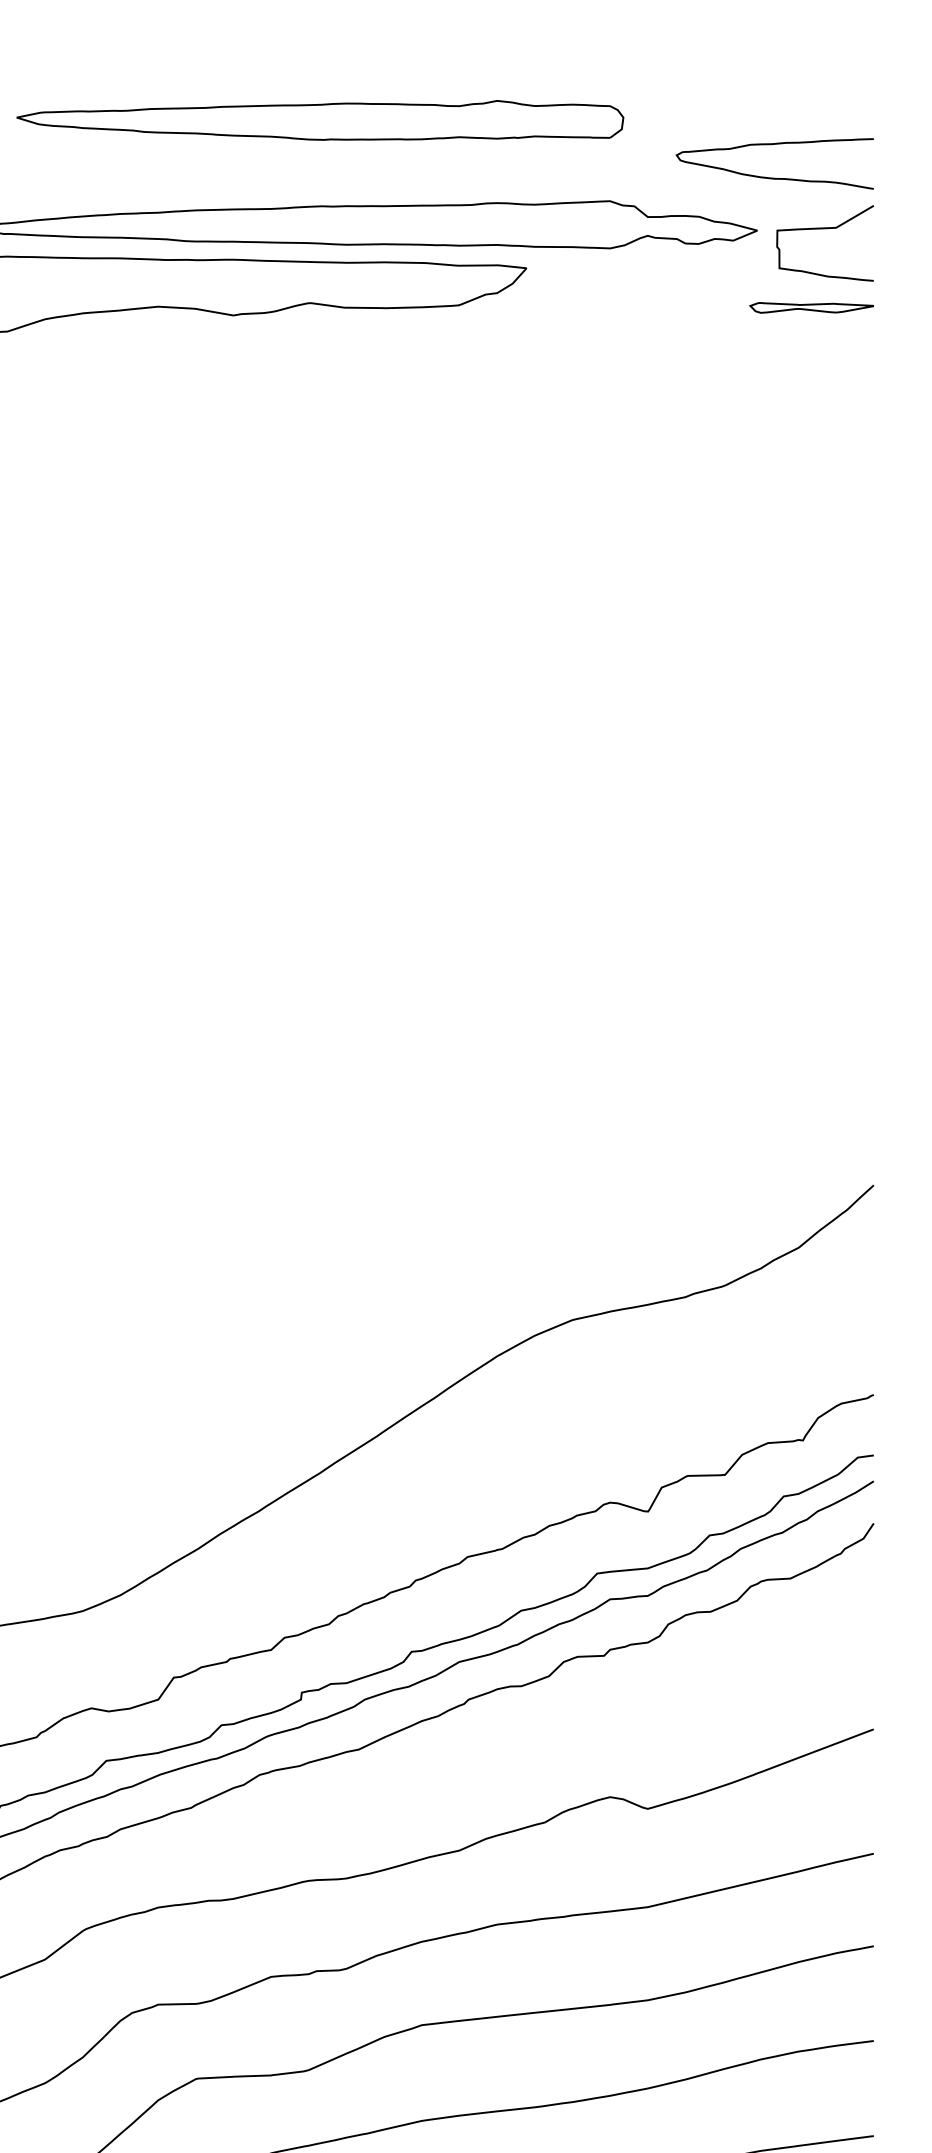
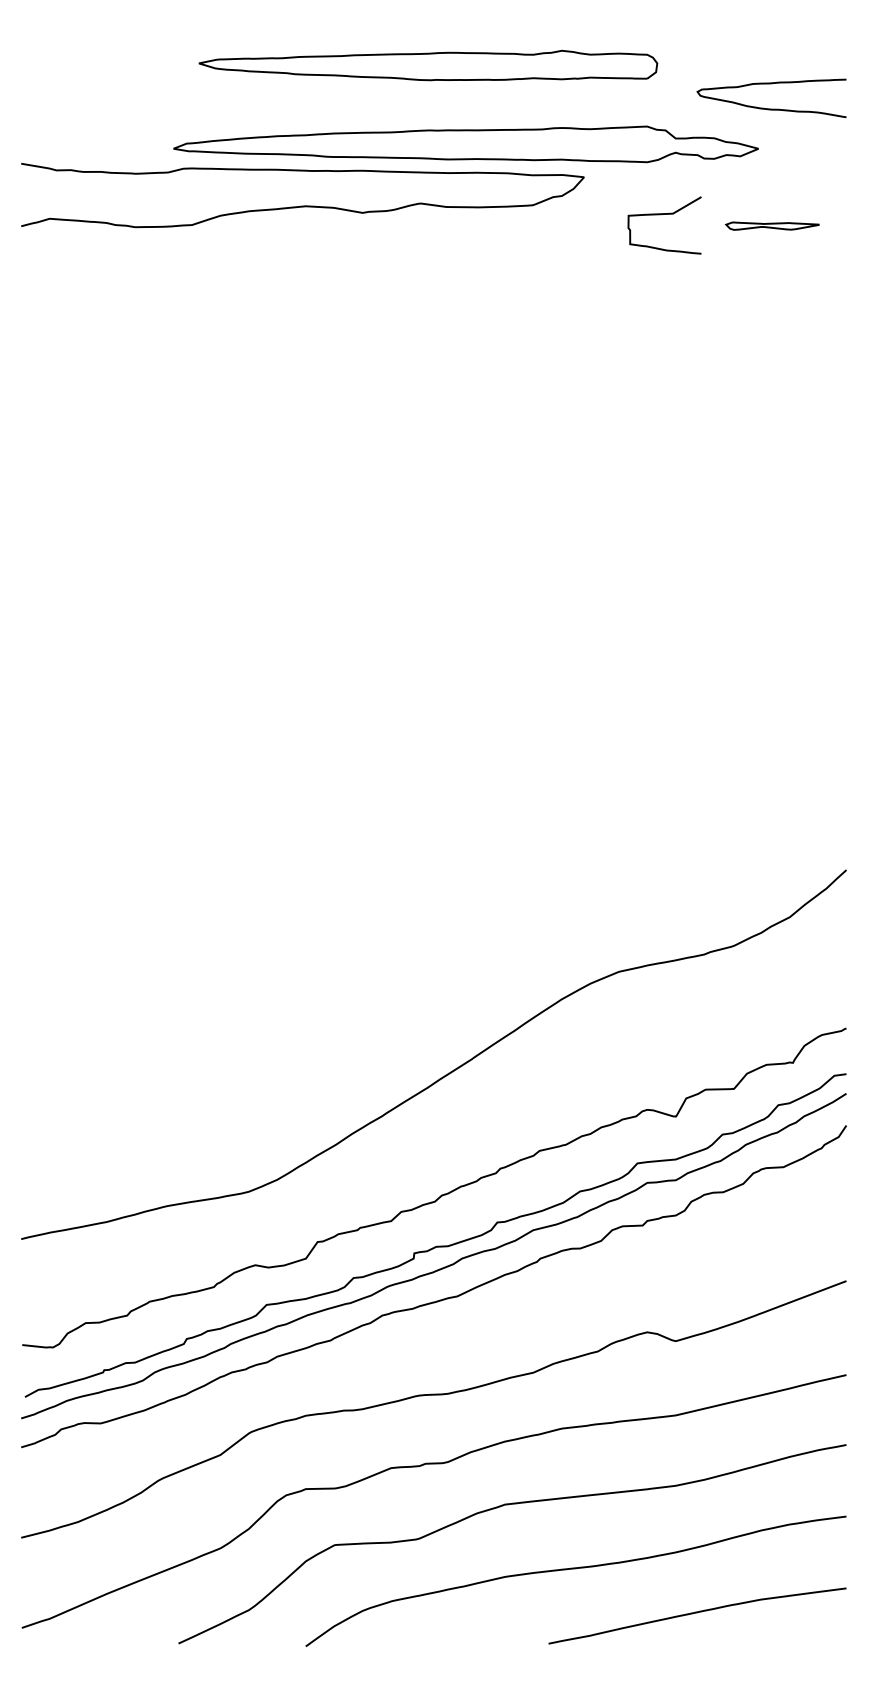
curve: (820, 230) -> (661, 215), moved
curve: (810, 305) -> (771, 224), moved

